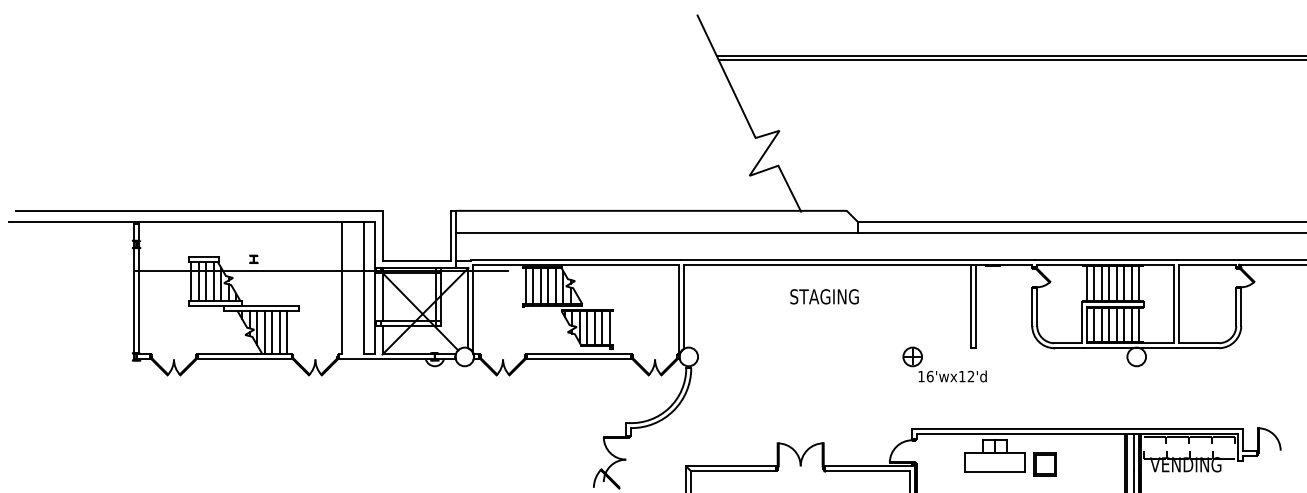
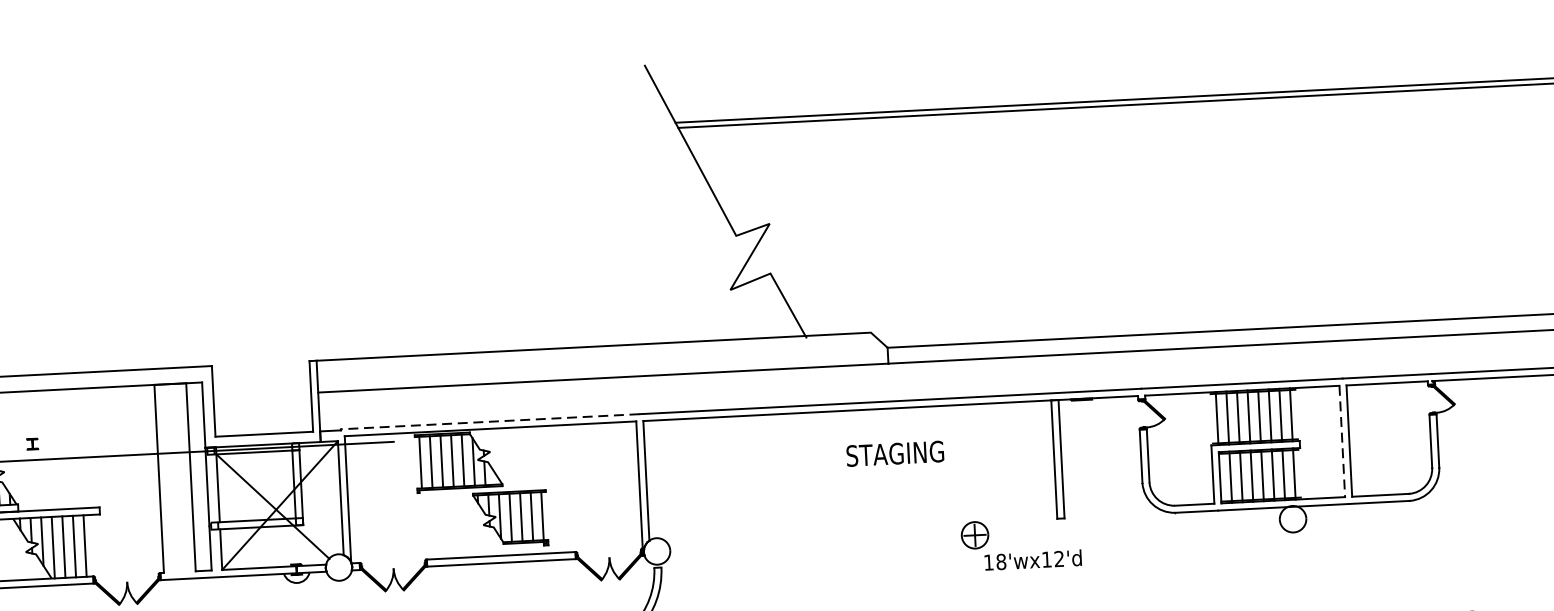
line: (575, 259) -> (489, 421), solid -> dashed
text: (824, 296) -> (895, 453), moved
line: (1174, 304) -> (1342, 442), solid -> dashed
text: (929, 376) -> (1000, 561), 16'wx12'd -> 18'wx12'd

